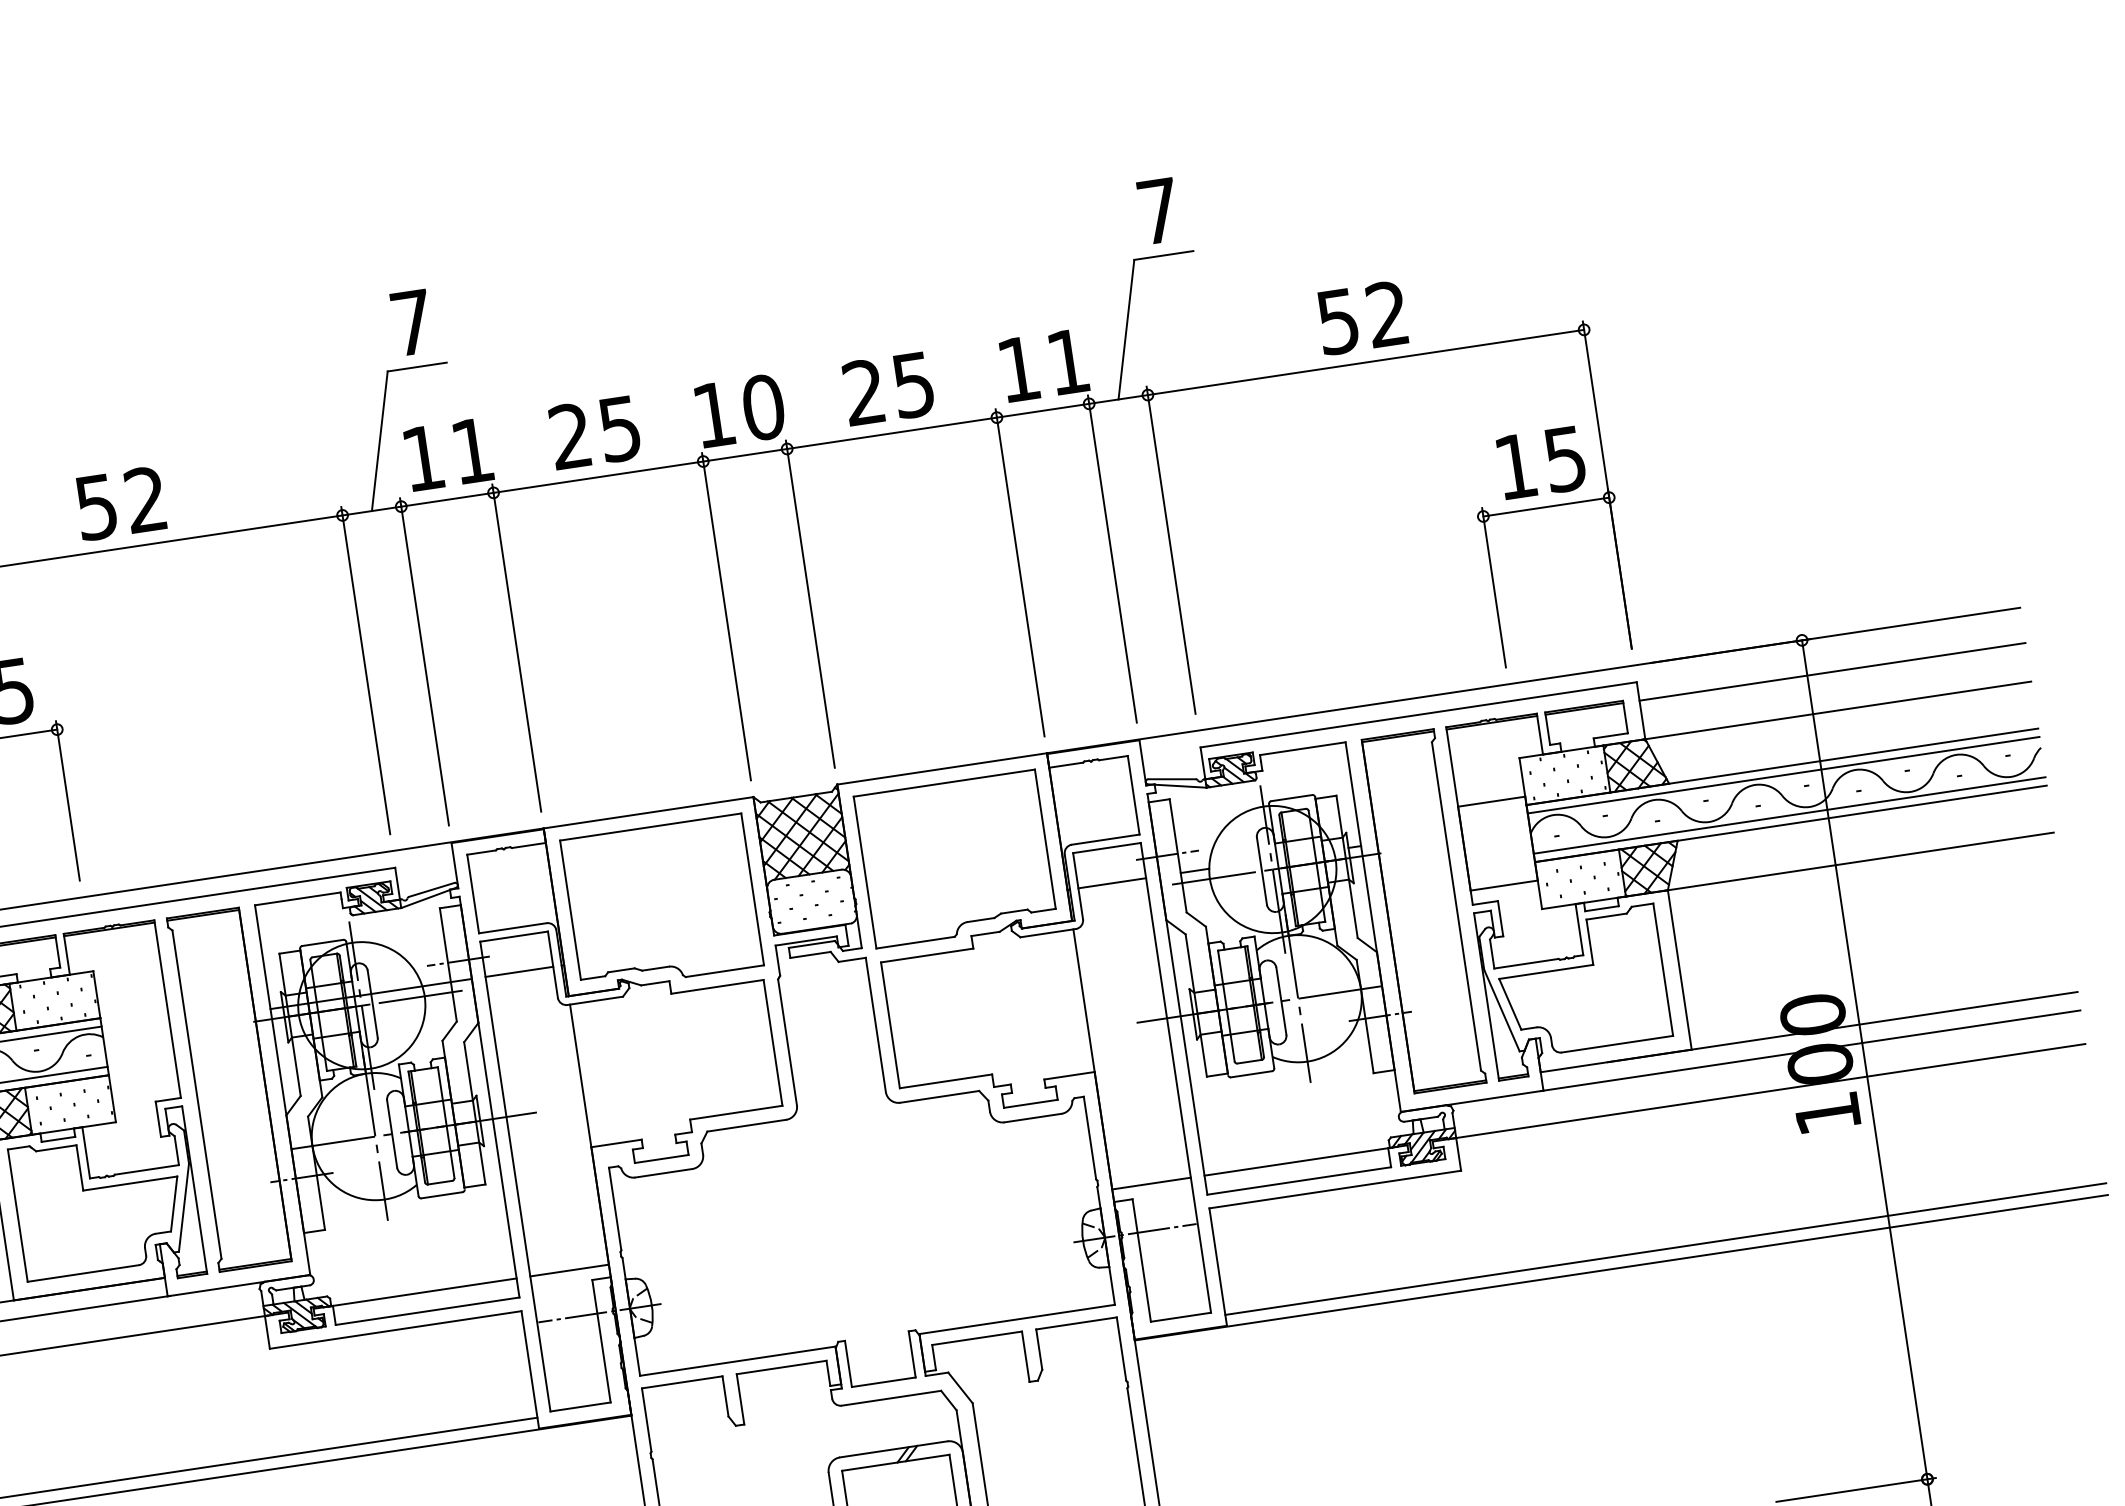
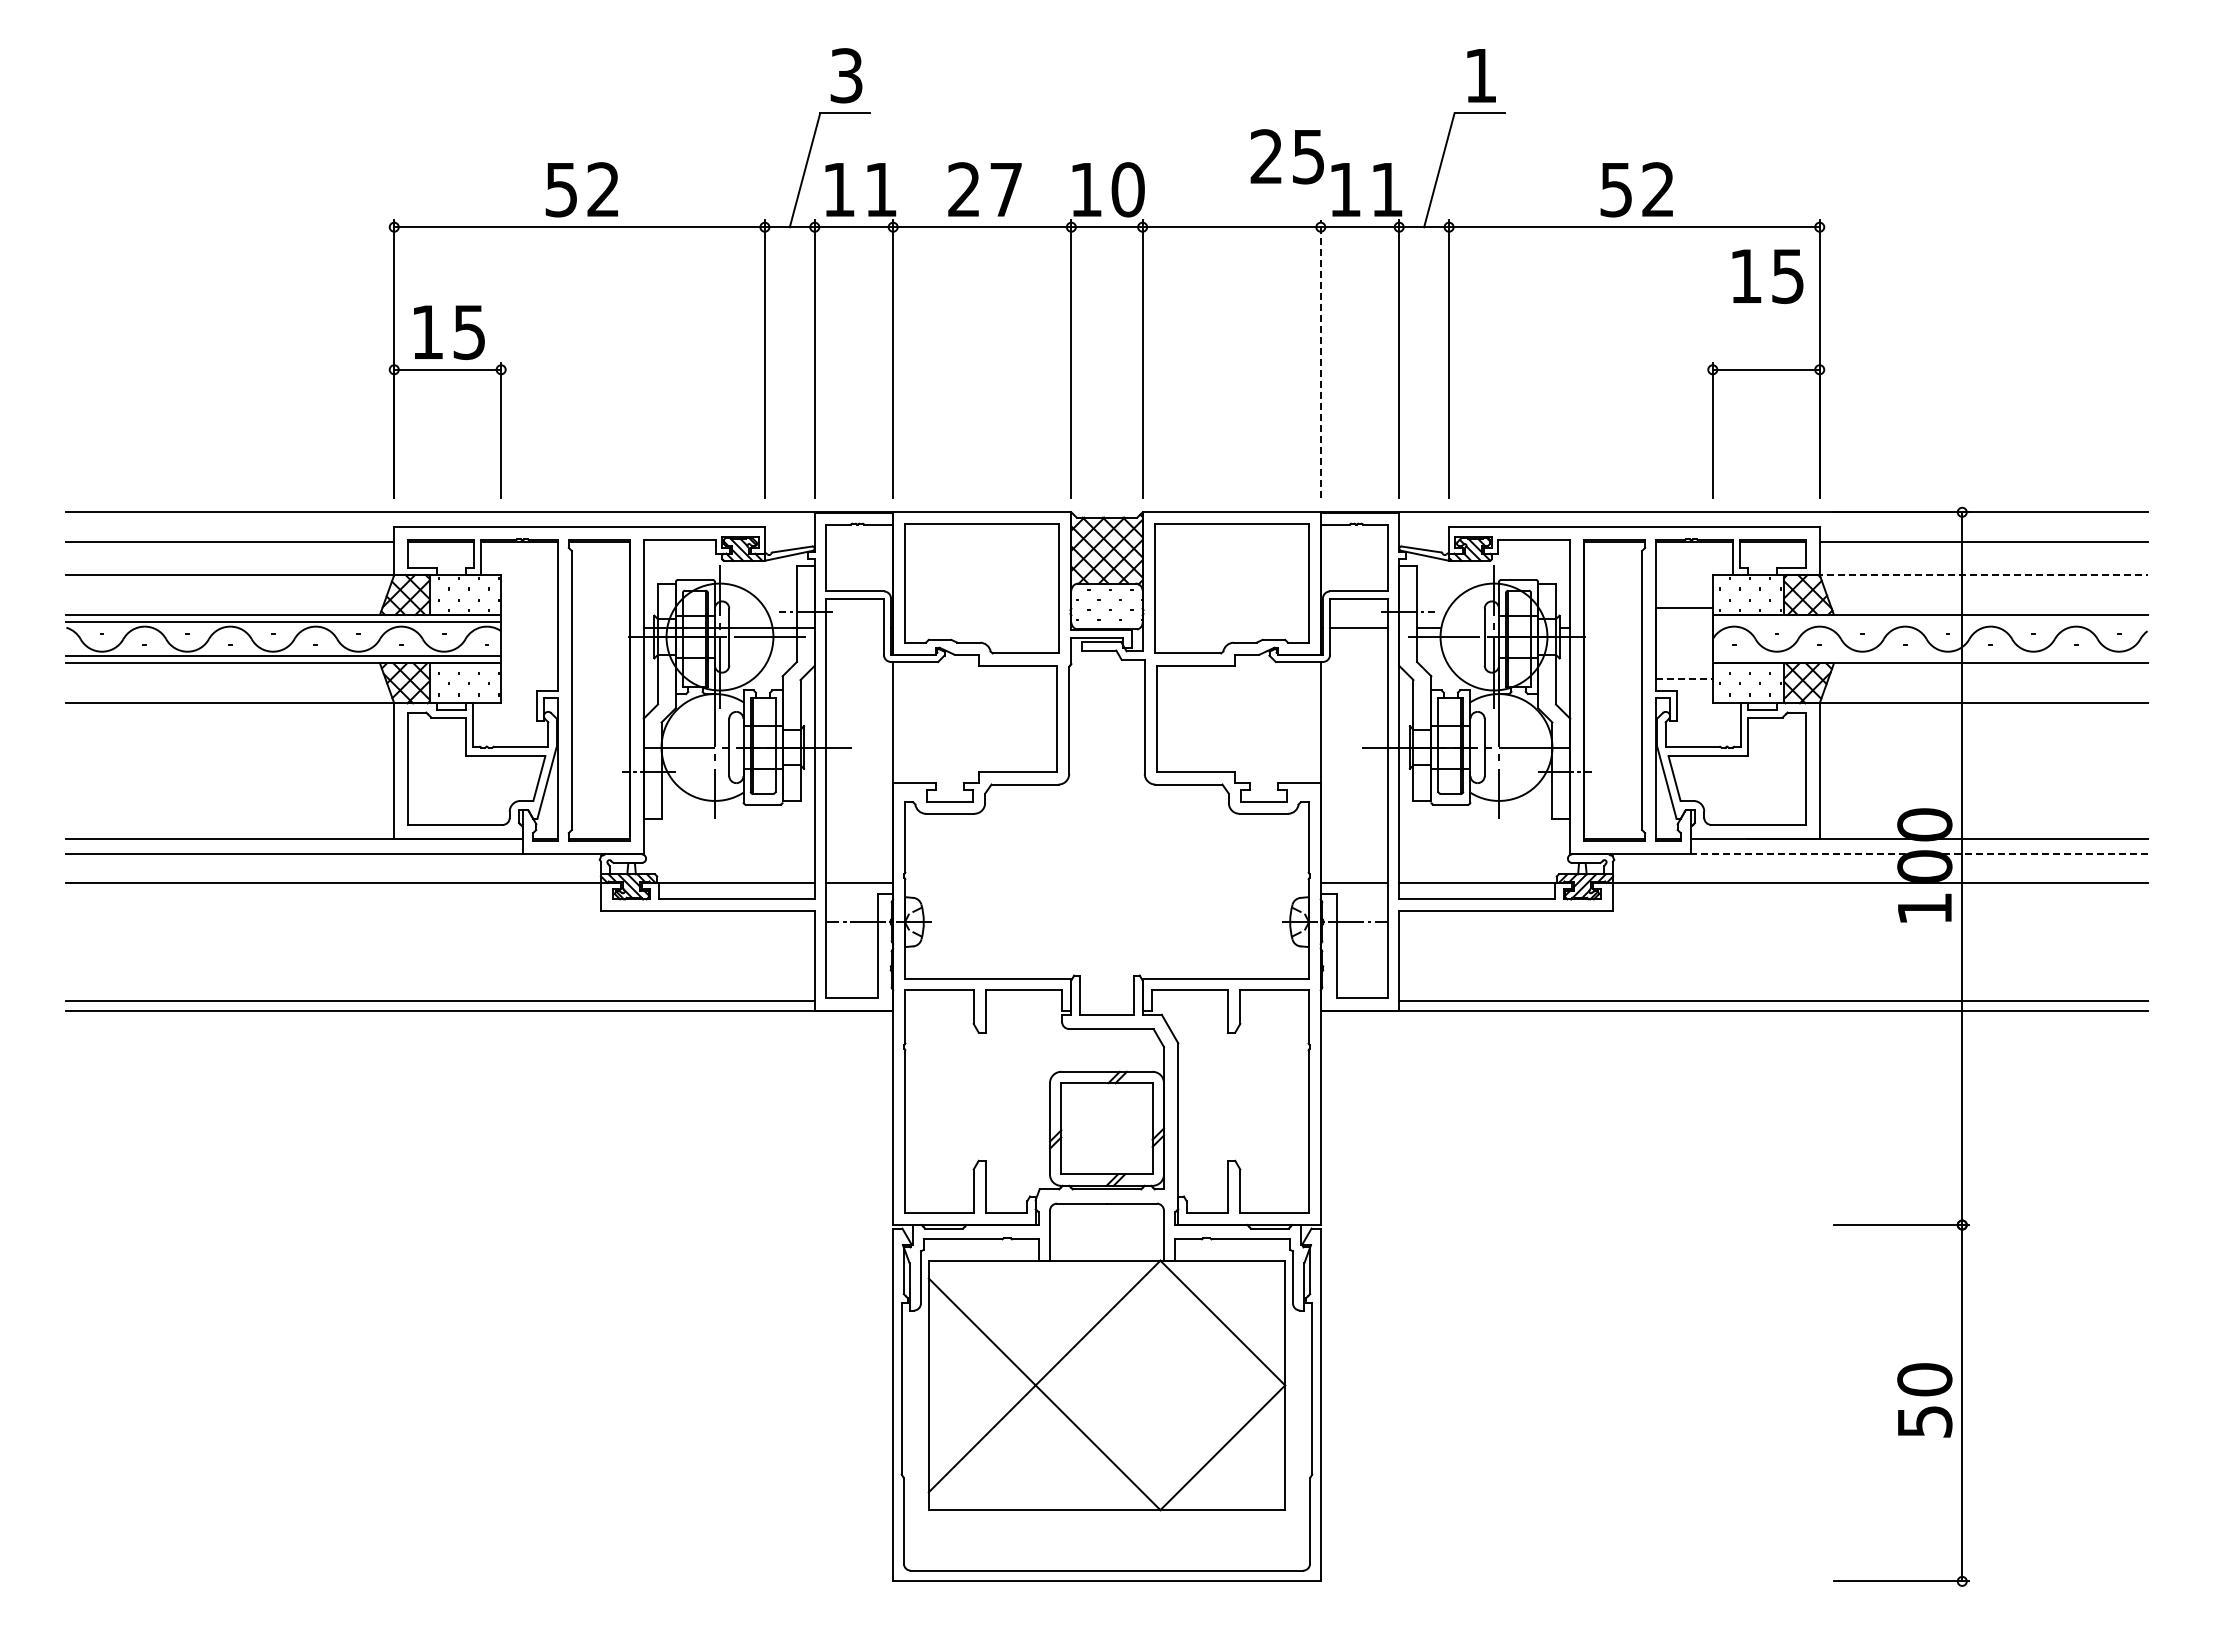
text: (1158, 210) -> (1480, 75), 7 -> 1
text: (411, 322) -> (846, 75), 7 -> 3
text: (887, 388) -> (1286, 156), moved
text: (619, 429) -> (1005, 190), 25 -> 27
text: (1541, 462) -> (1767, 276), moved
line: (1019, 573) -> (1320, 359), solid -> dashed
line: (1835, 711) -> (1981, 575), solid -> dashed
line: (1782, 775) -> (1929, 622), removed
line: (1788, 815) -> (1929, 656), removed
line: (1504, 886) -> (1684, 679), solid -> dashed
line: (518, 972) -> (854, 628), removed
line: (1809, 1051) -> (1917, 854), solid -> dashed

